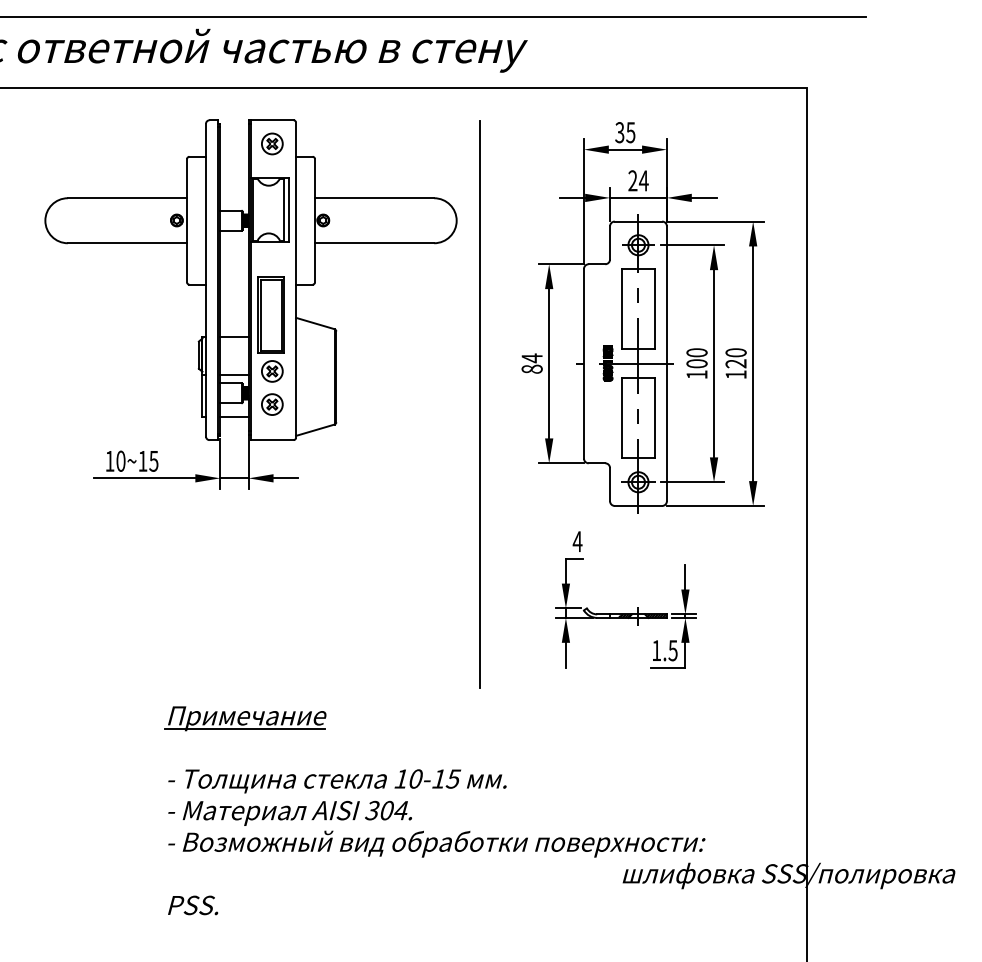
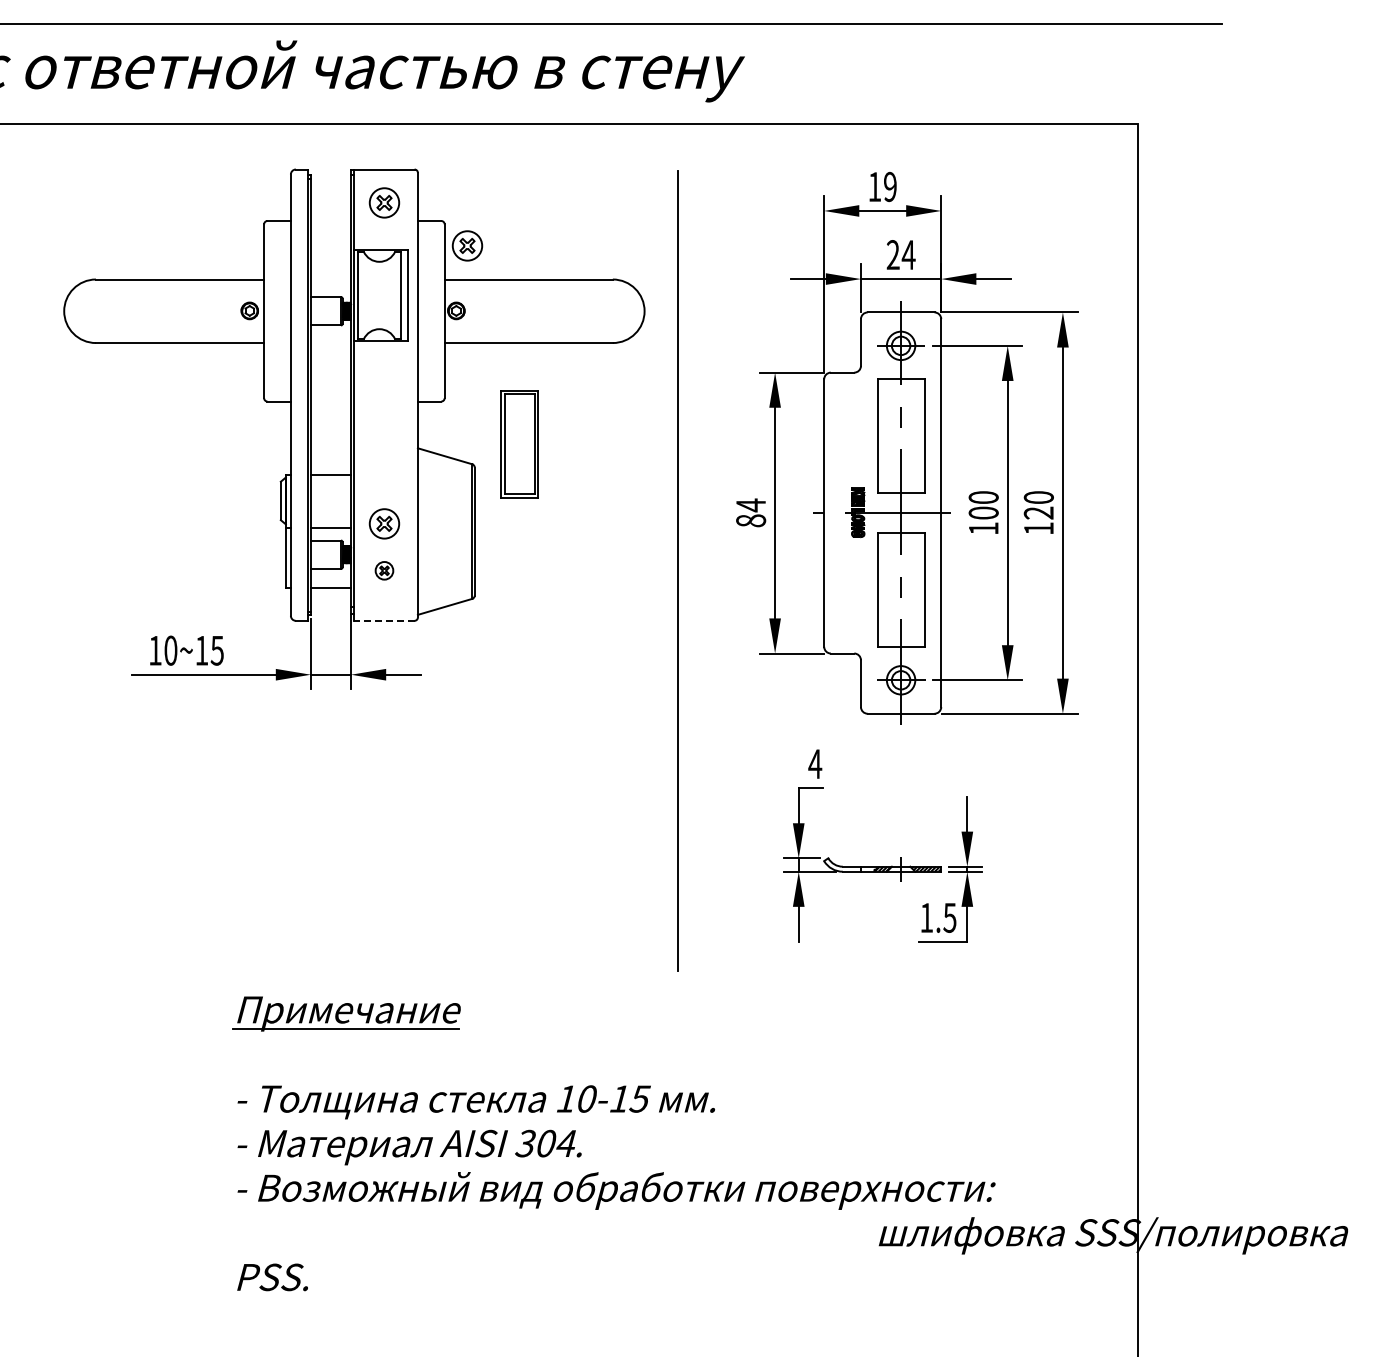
text: (625, 132) -> (882, 186), 35 -> 19
part: (331, 174) -> (467, 245), added
part: (270, 315) -> (519, 444), moved
part: (272, 404) -> (384, 570), size x0.6
line: (272, 439) -> (384, 620), solid -> dashed

